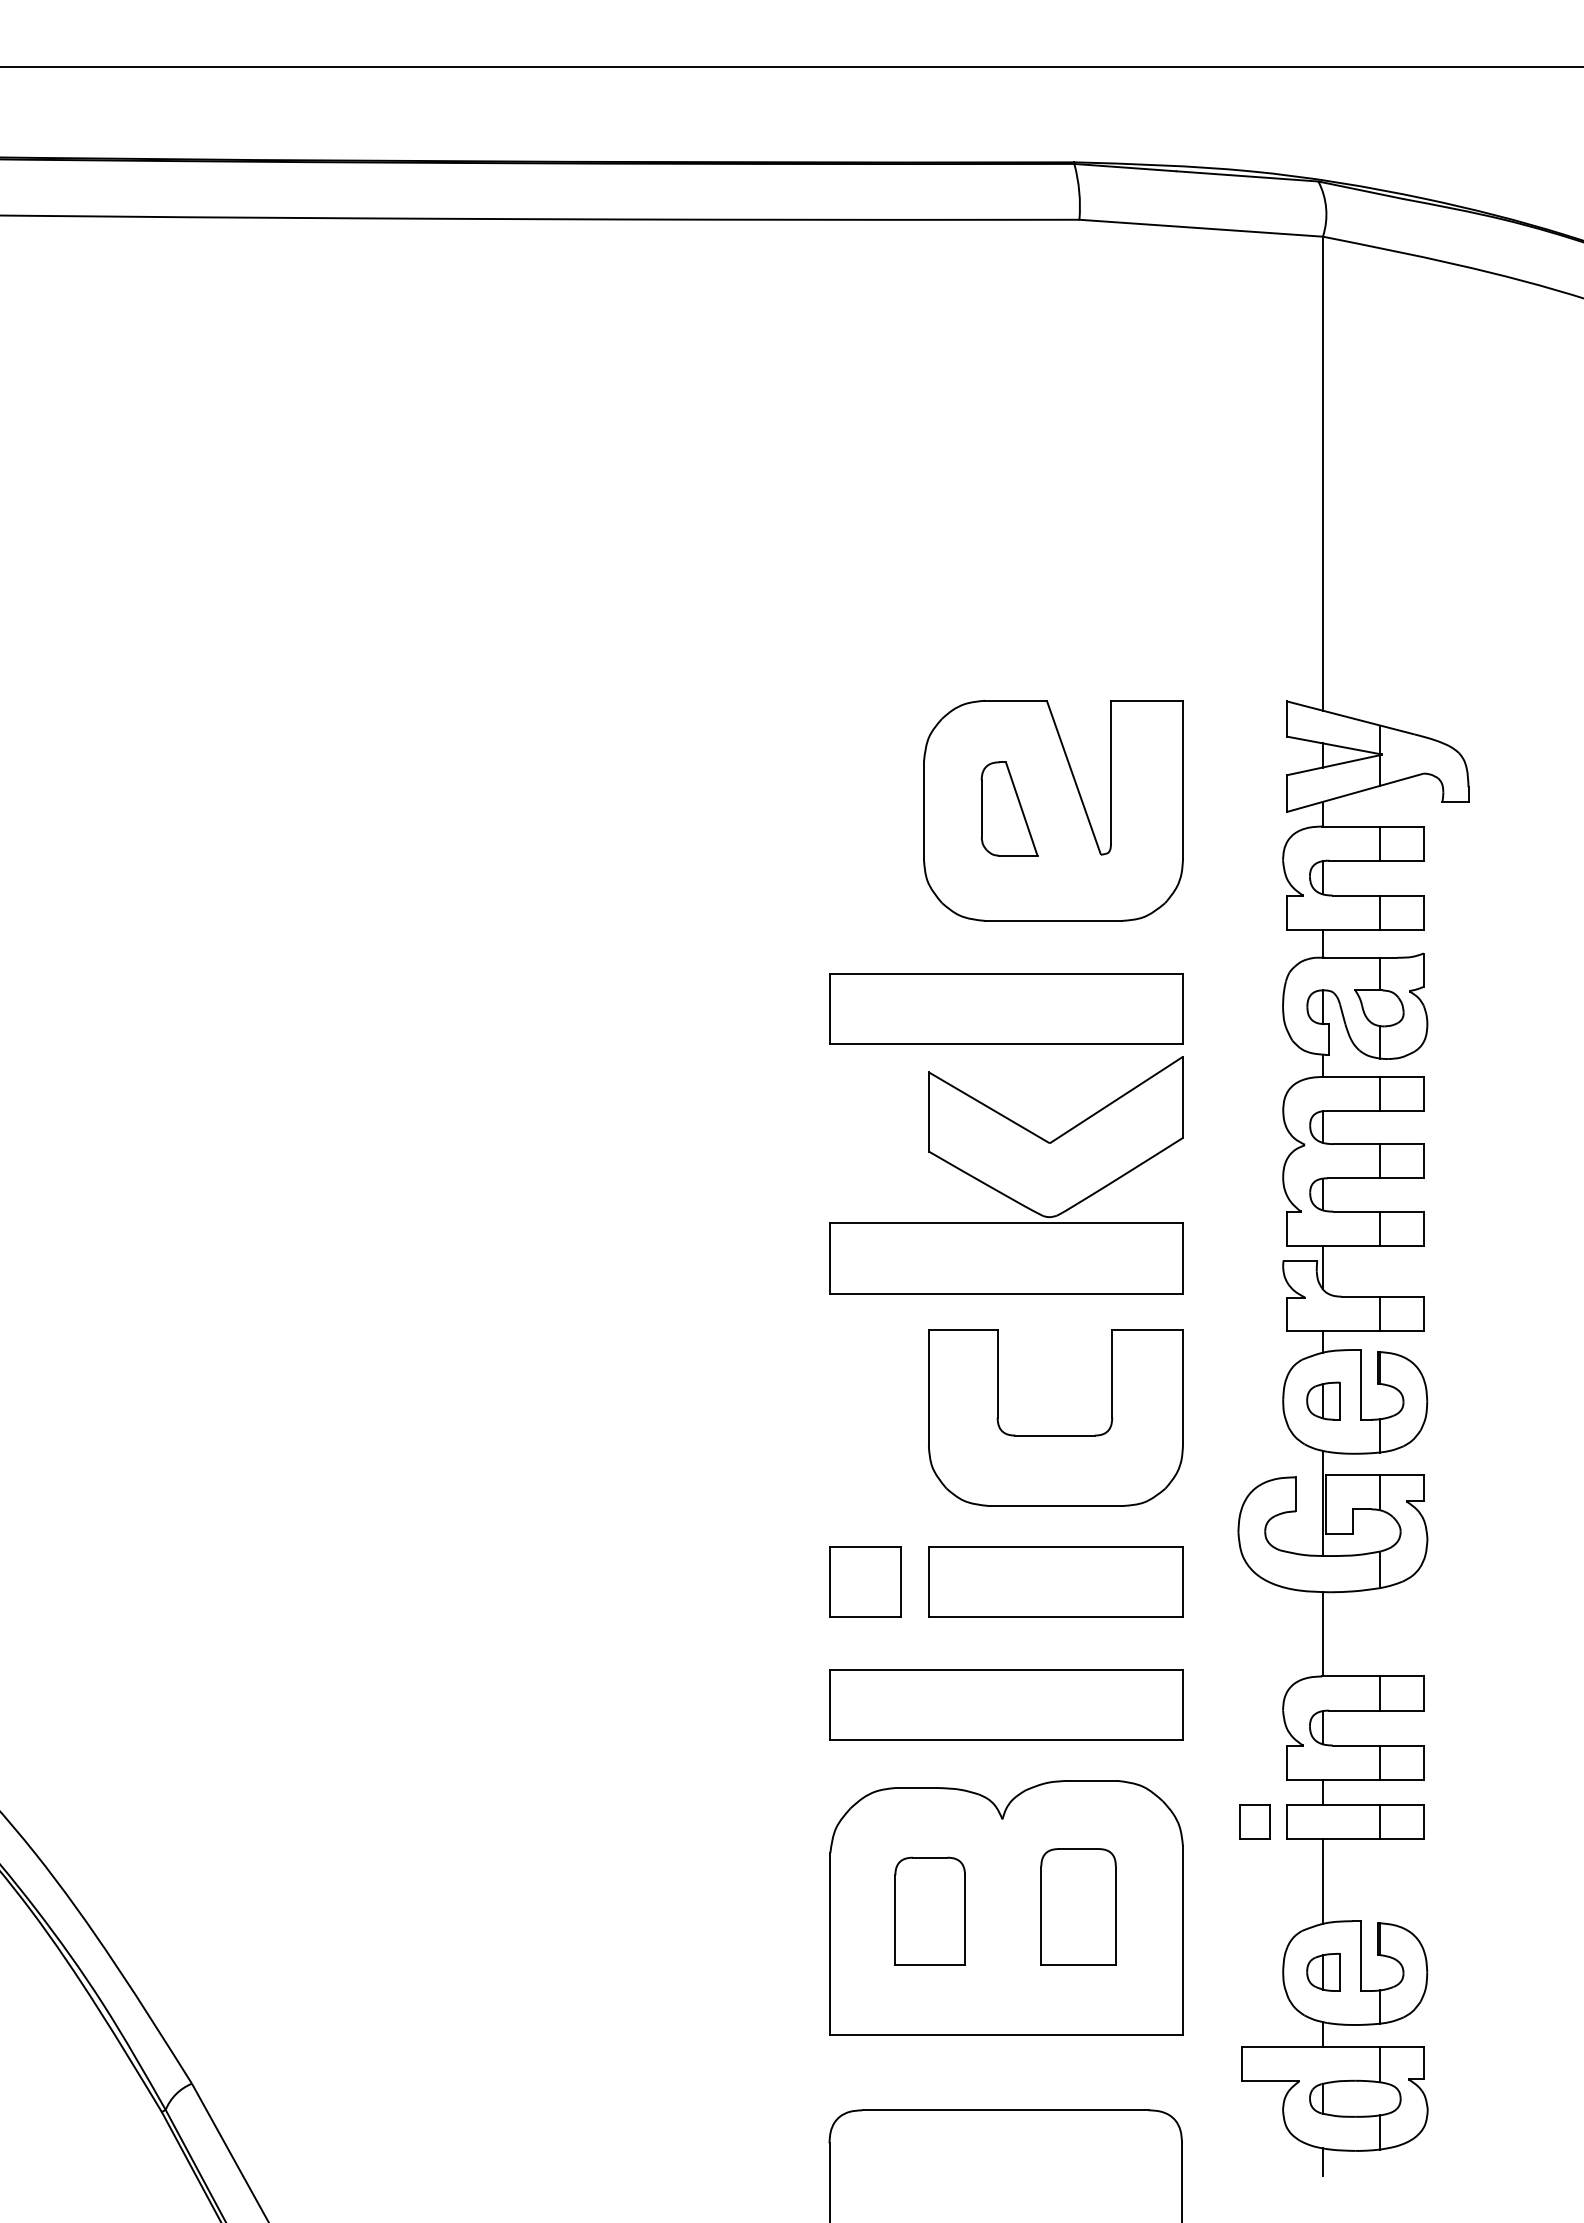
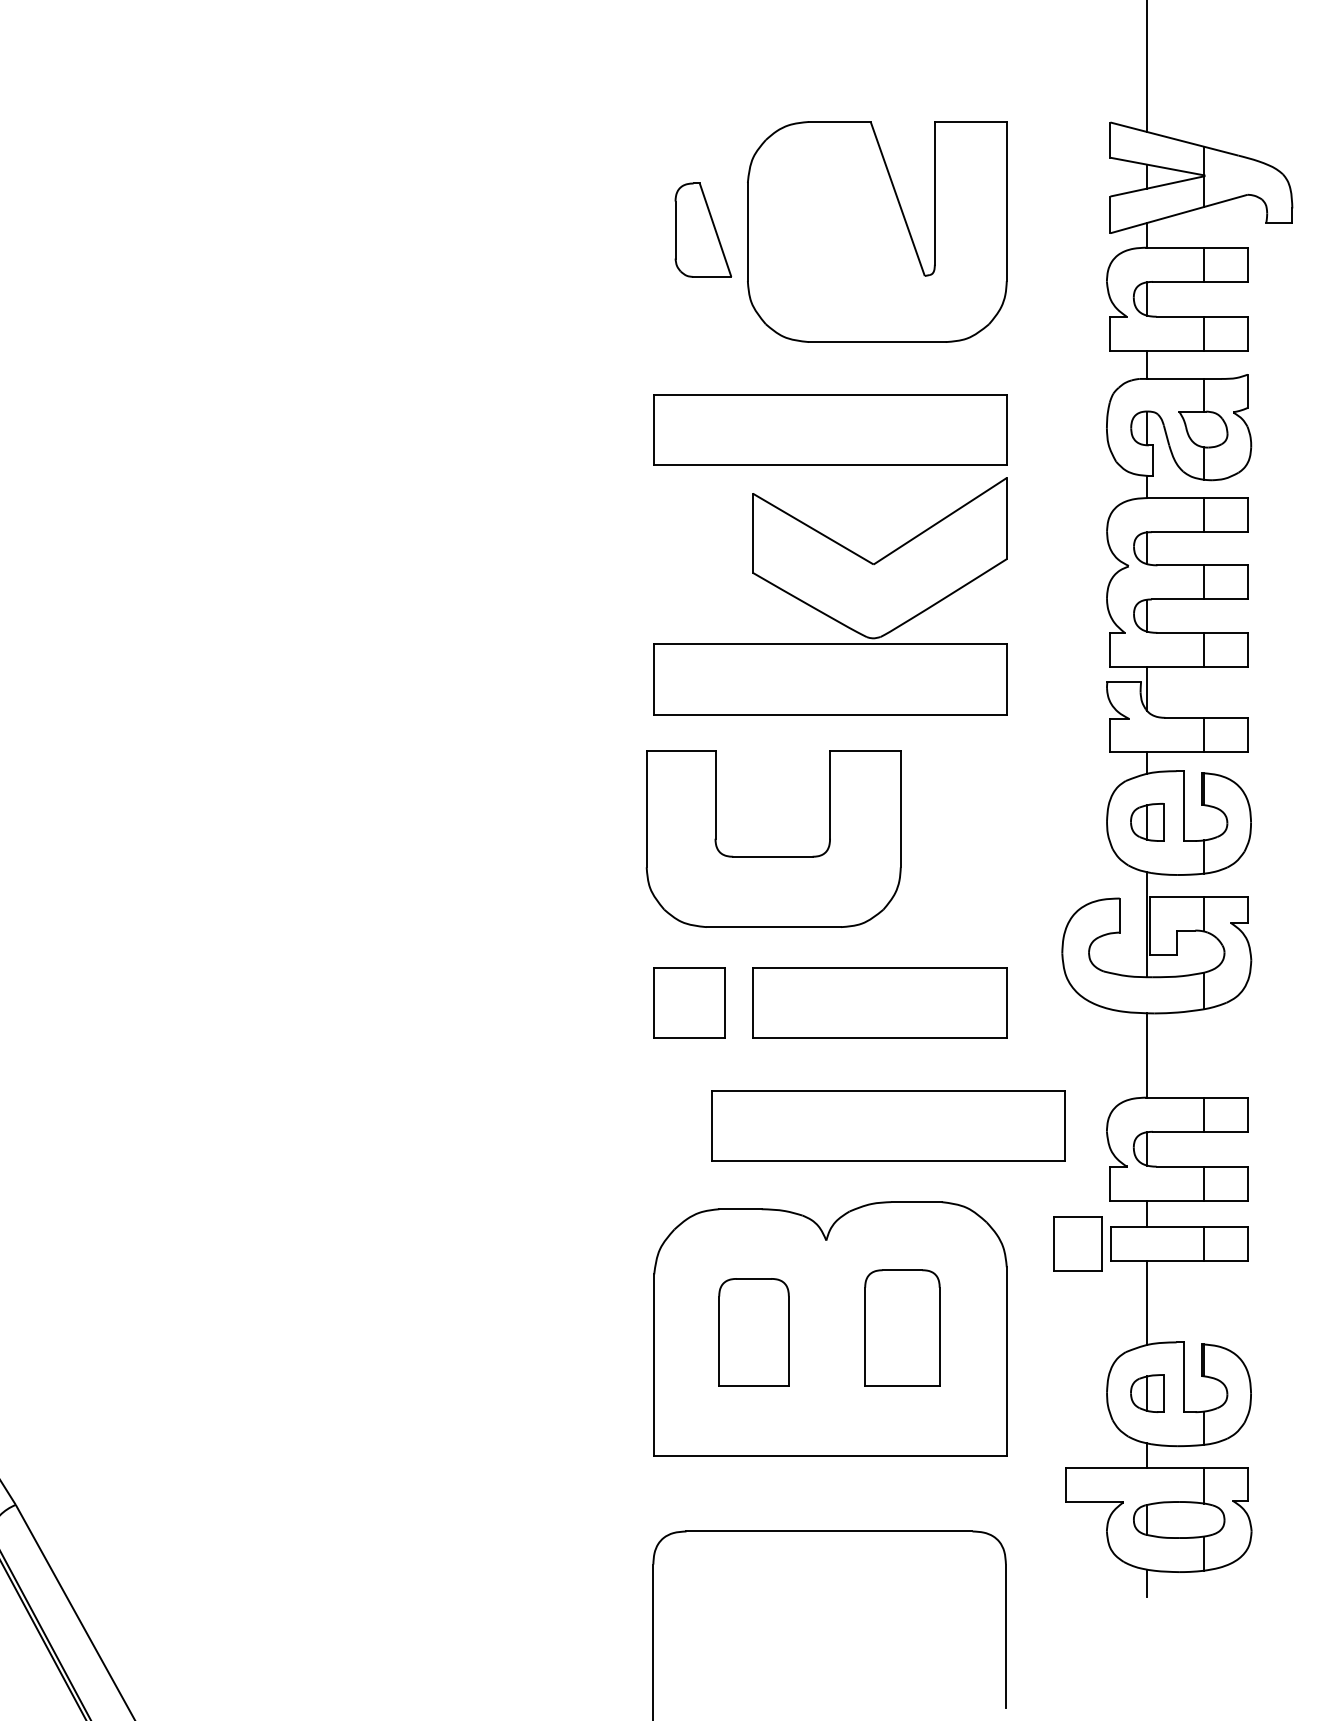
part: (1009, 808) -> (703, 229), moved
part: (1055, 1435) -> (773, 856), moved
part: (1006, 1704) -> (888, 1125), moved
part: (1254, 1821) -> (1078, 1242), size x1.6

